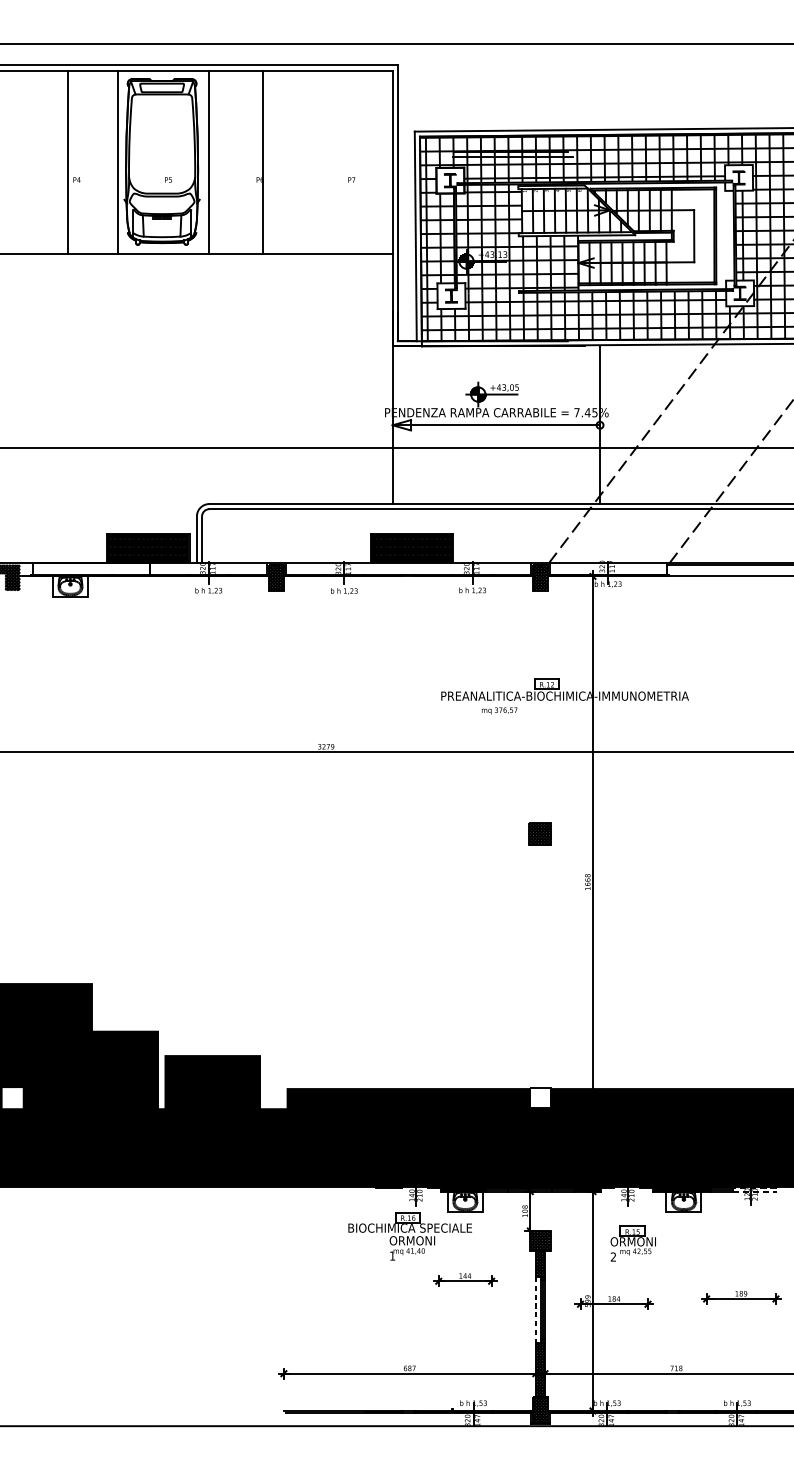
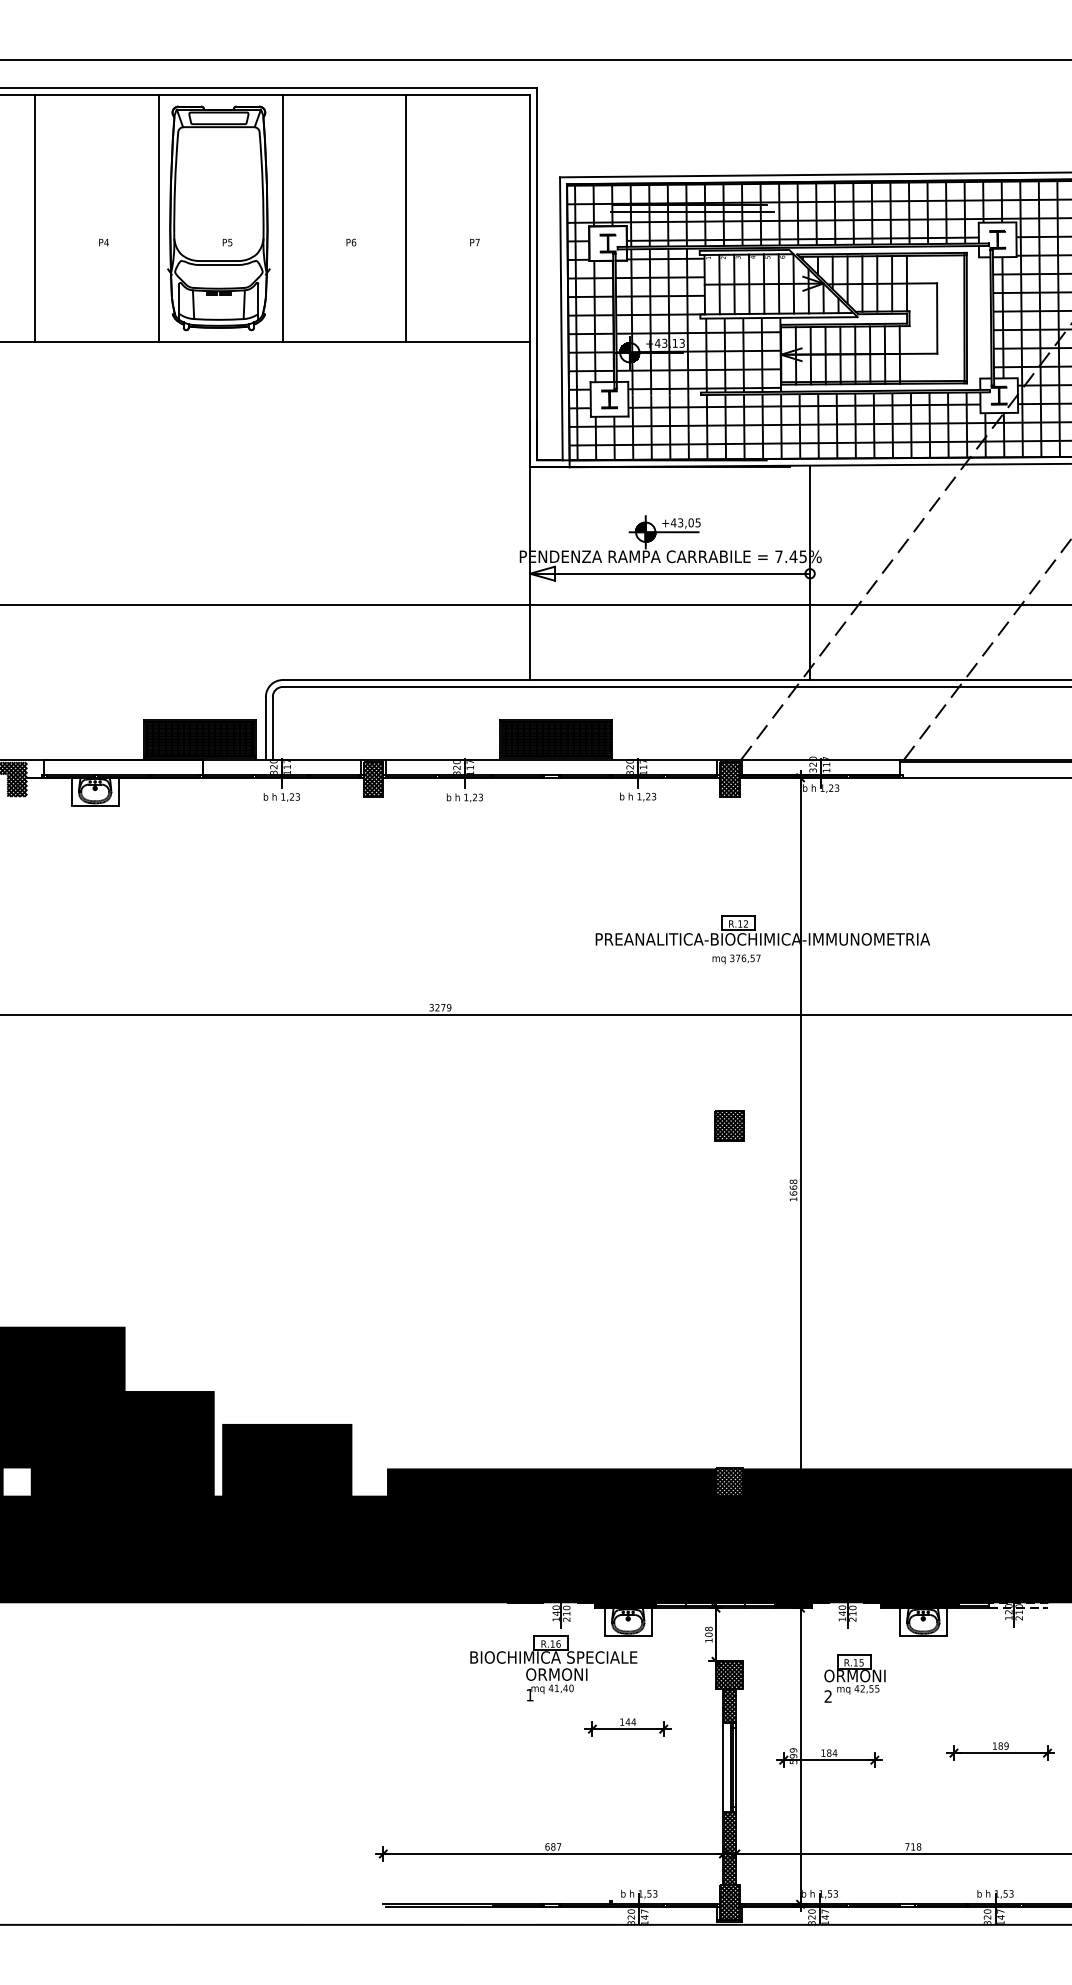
line: (68, 162) -> (35, 218), moved
line: (263, 162) -> (406, 218), moved
text: (499, 711) -> (736, 959), moved
hatch: (540, 1097) -> (729, 1481), added
line: (535, 1309) -> (723, 1767), dashed -> solid

